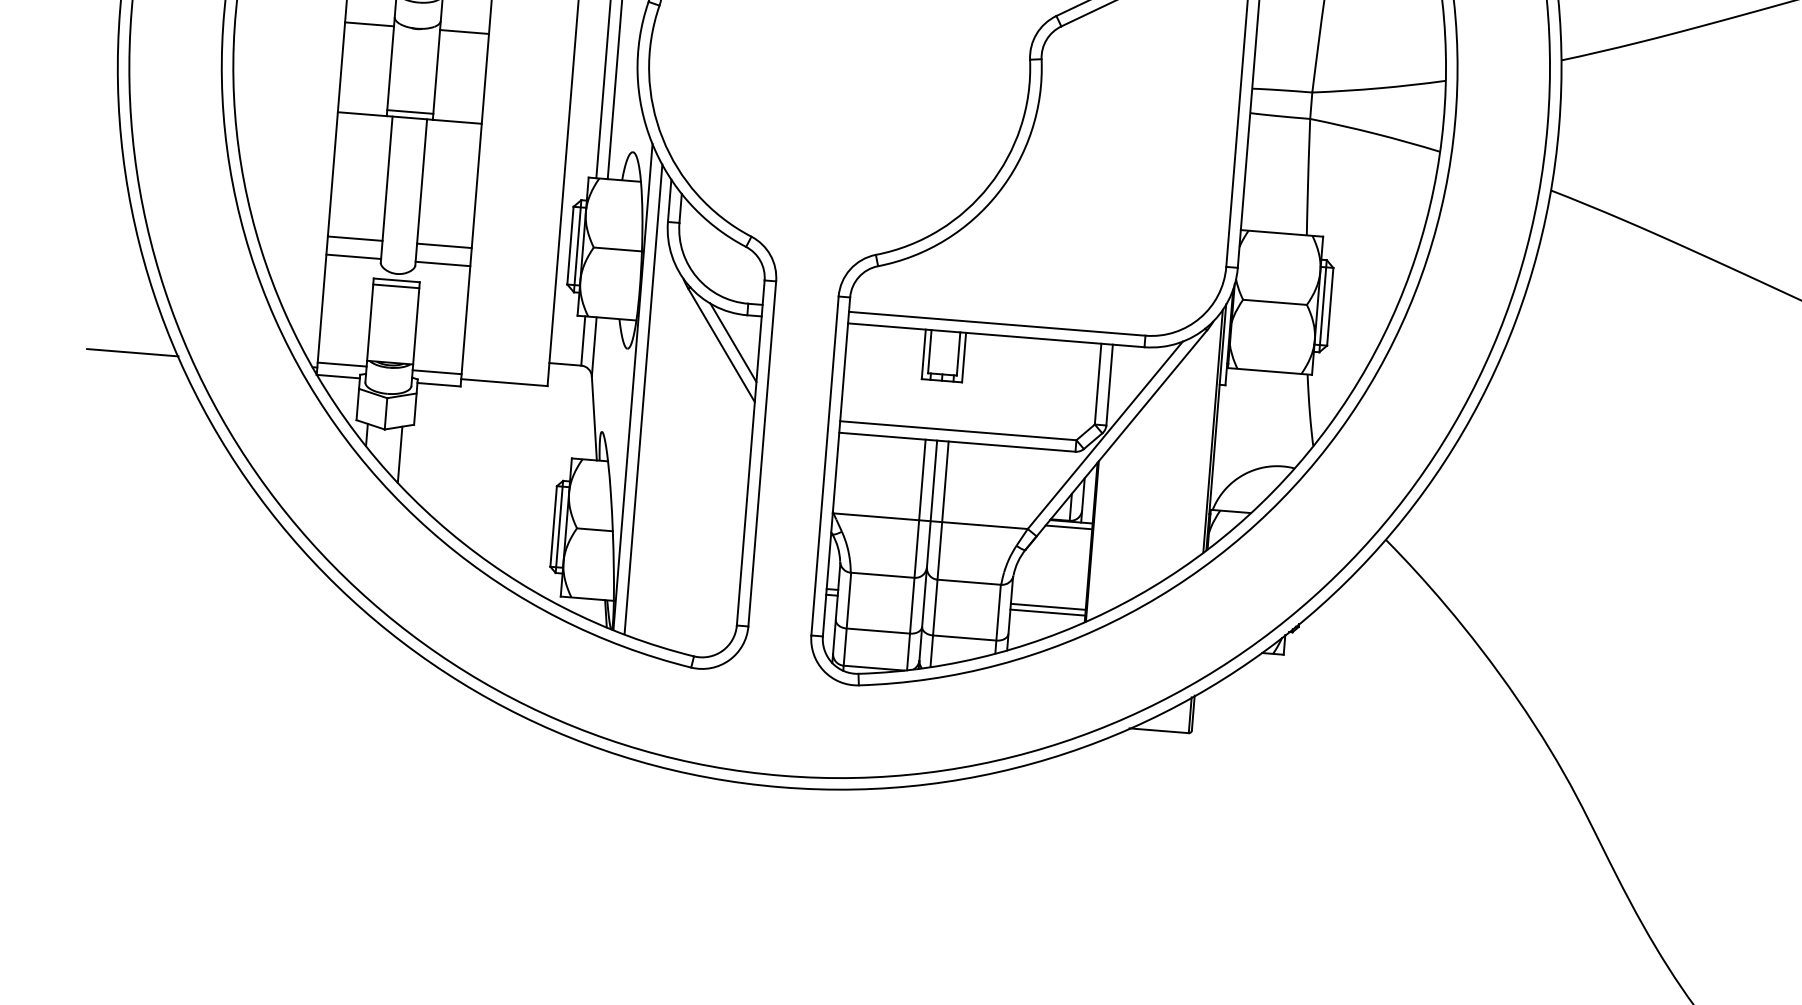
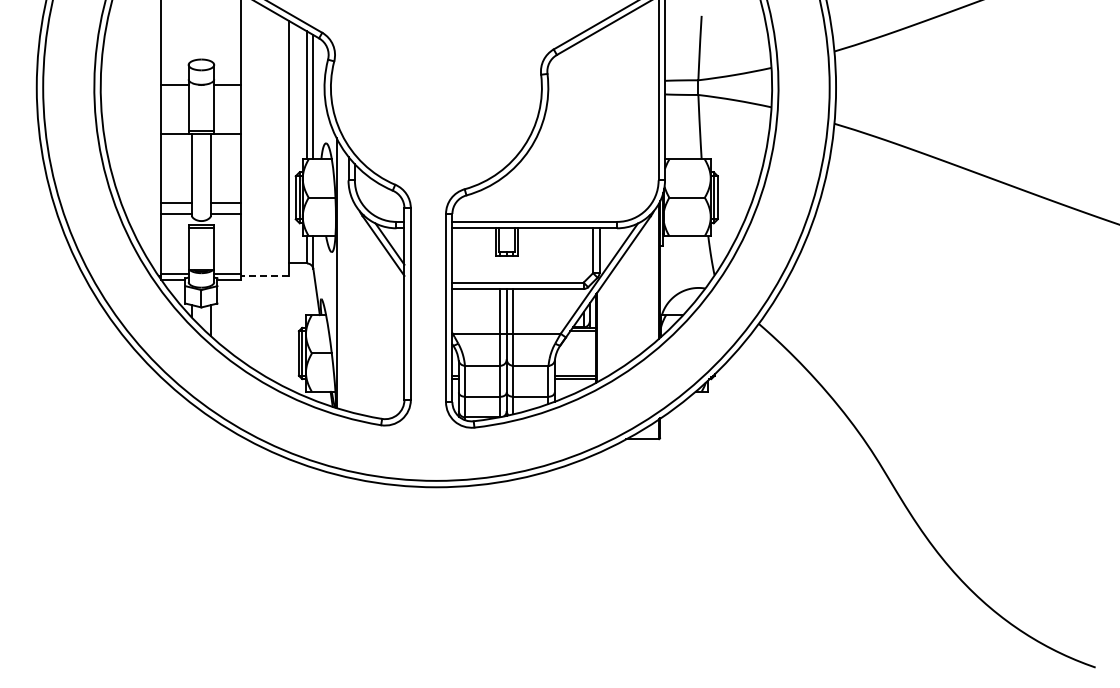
line: (131, 353) -> (58, 276), removed
line: (504, 383) -> (265, 276), solid -> dashed
line: (642, 397) -> (342, 278), removed

